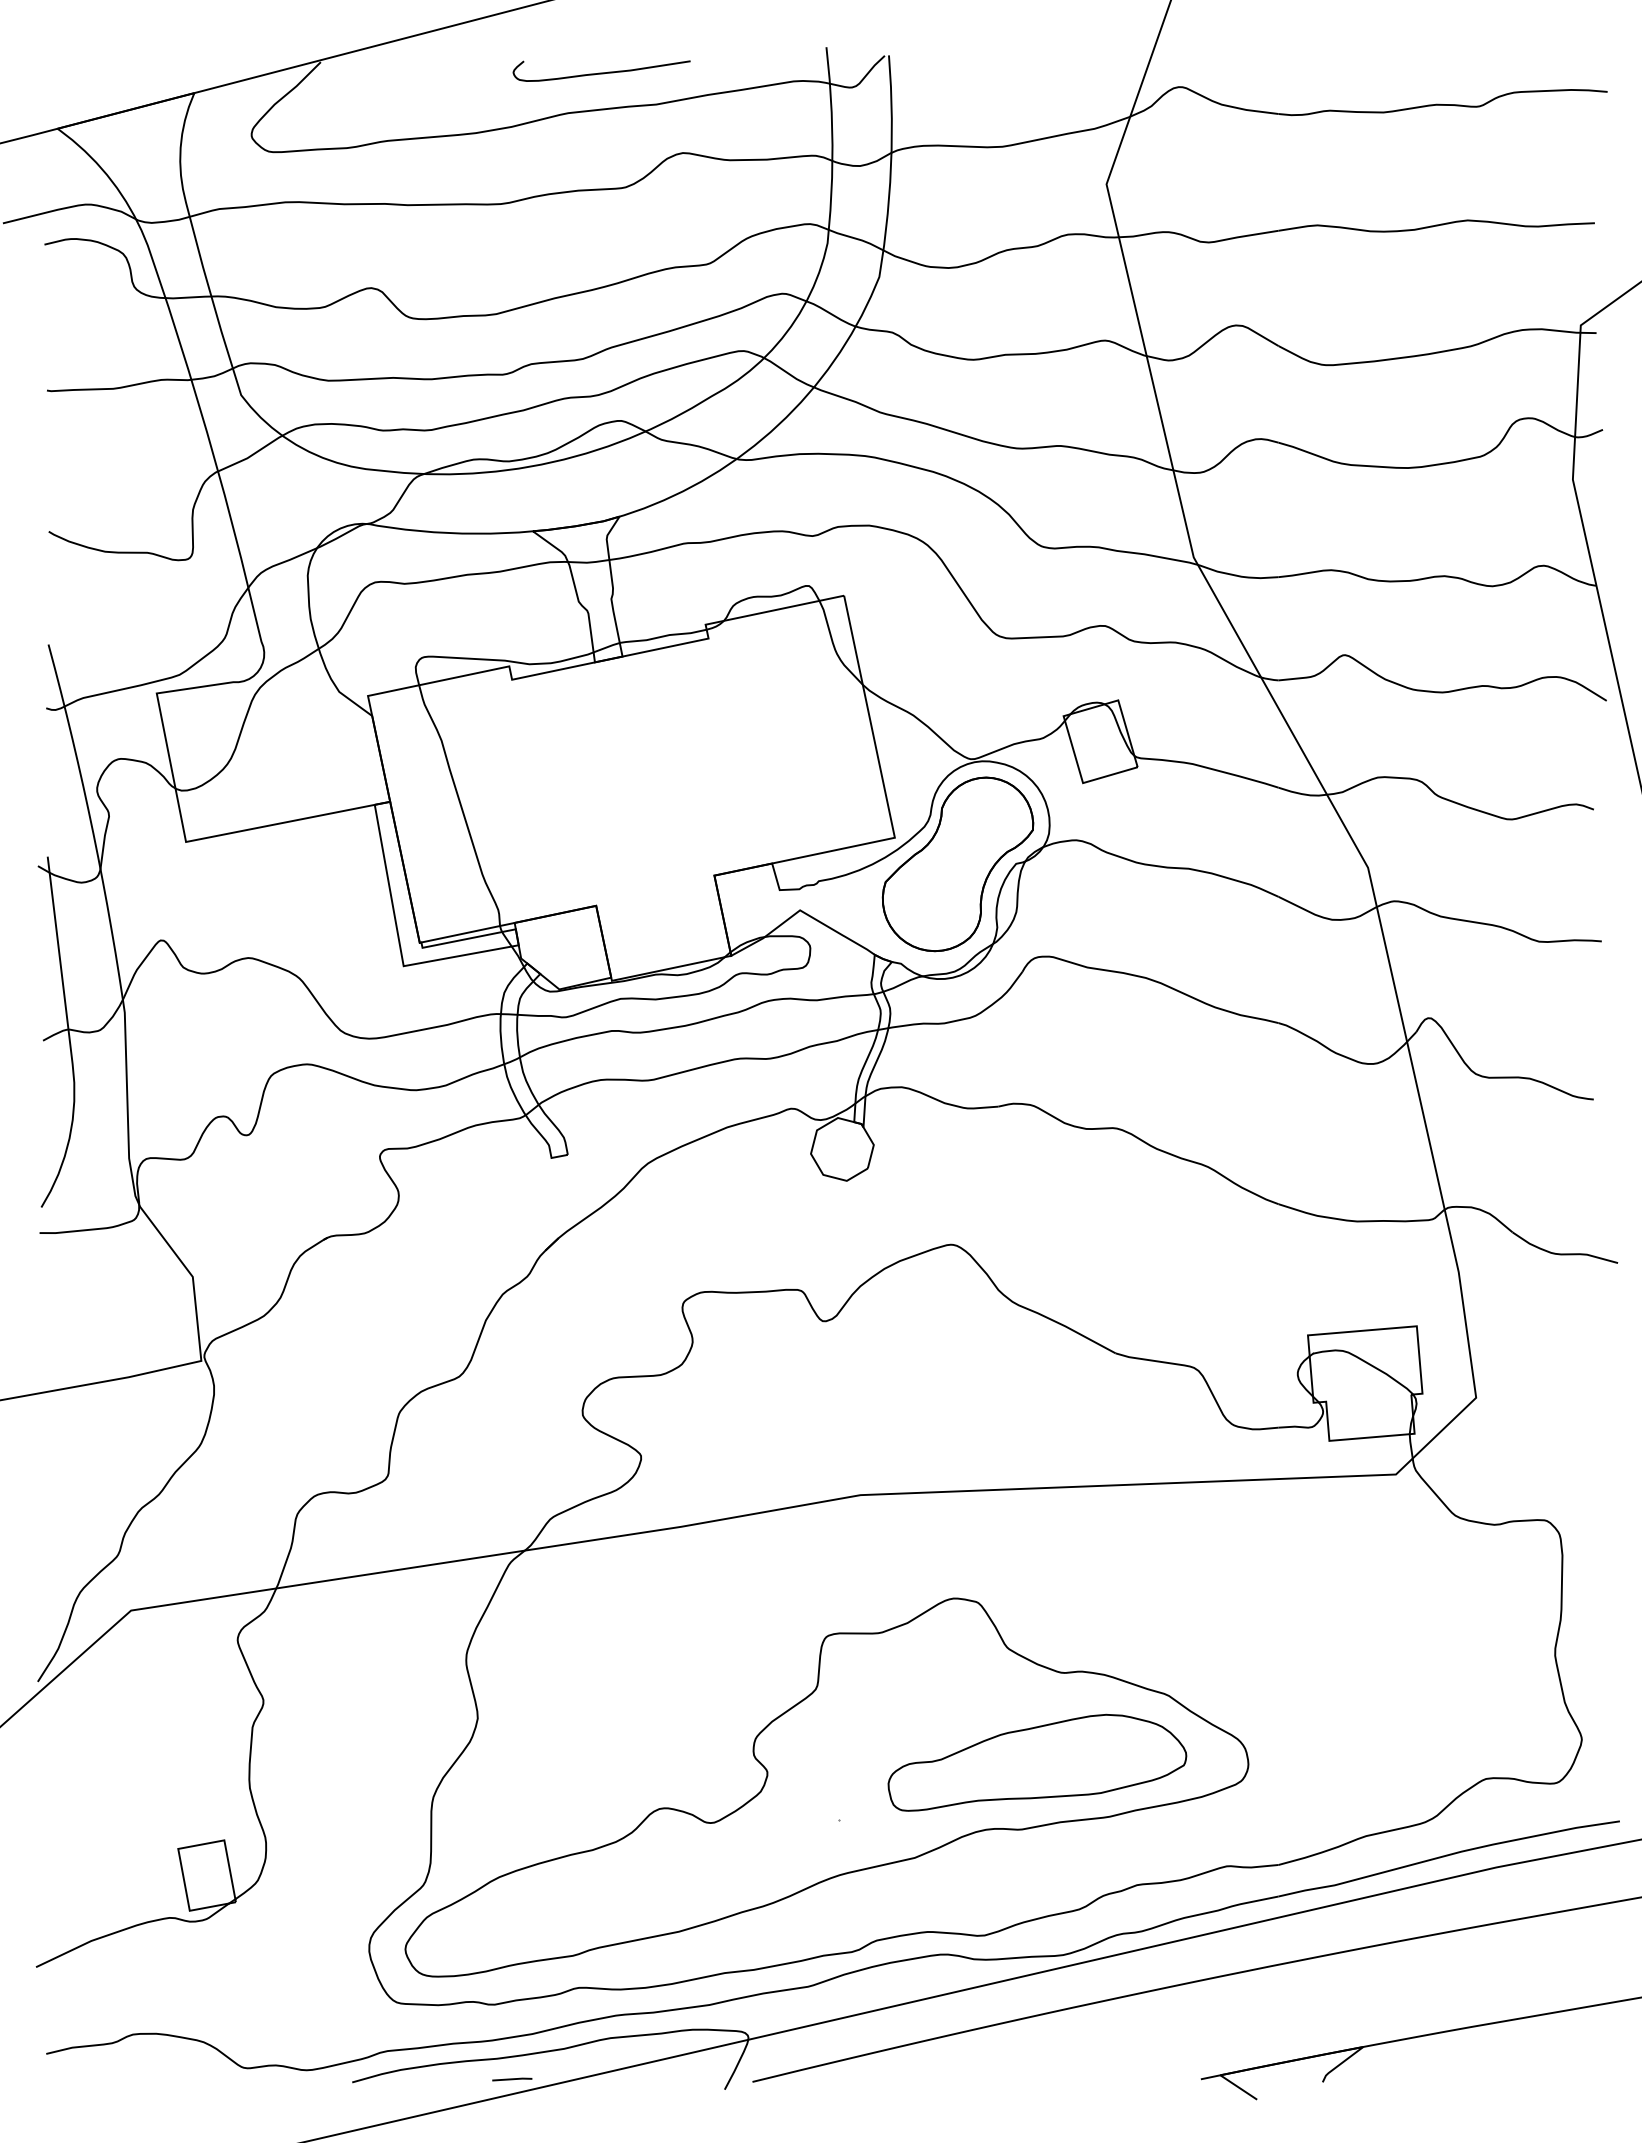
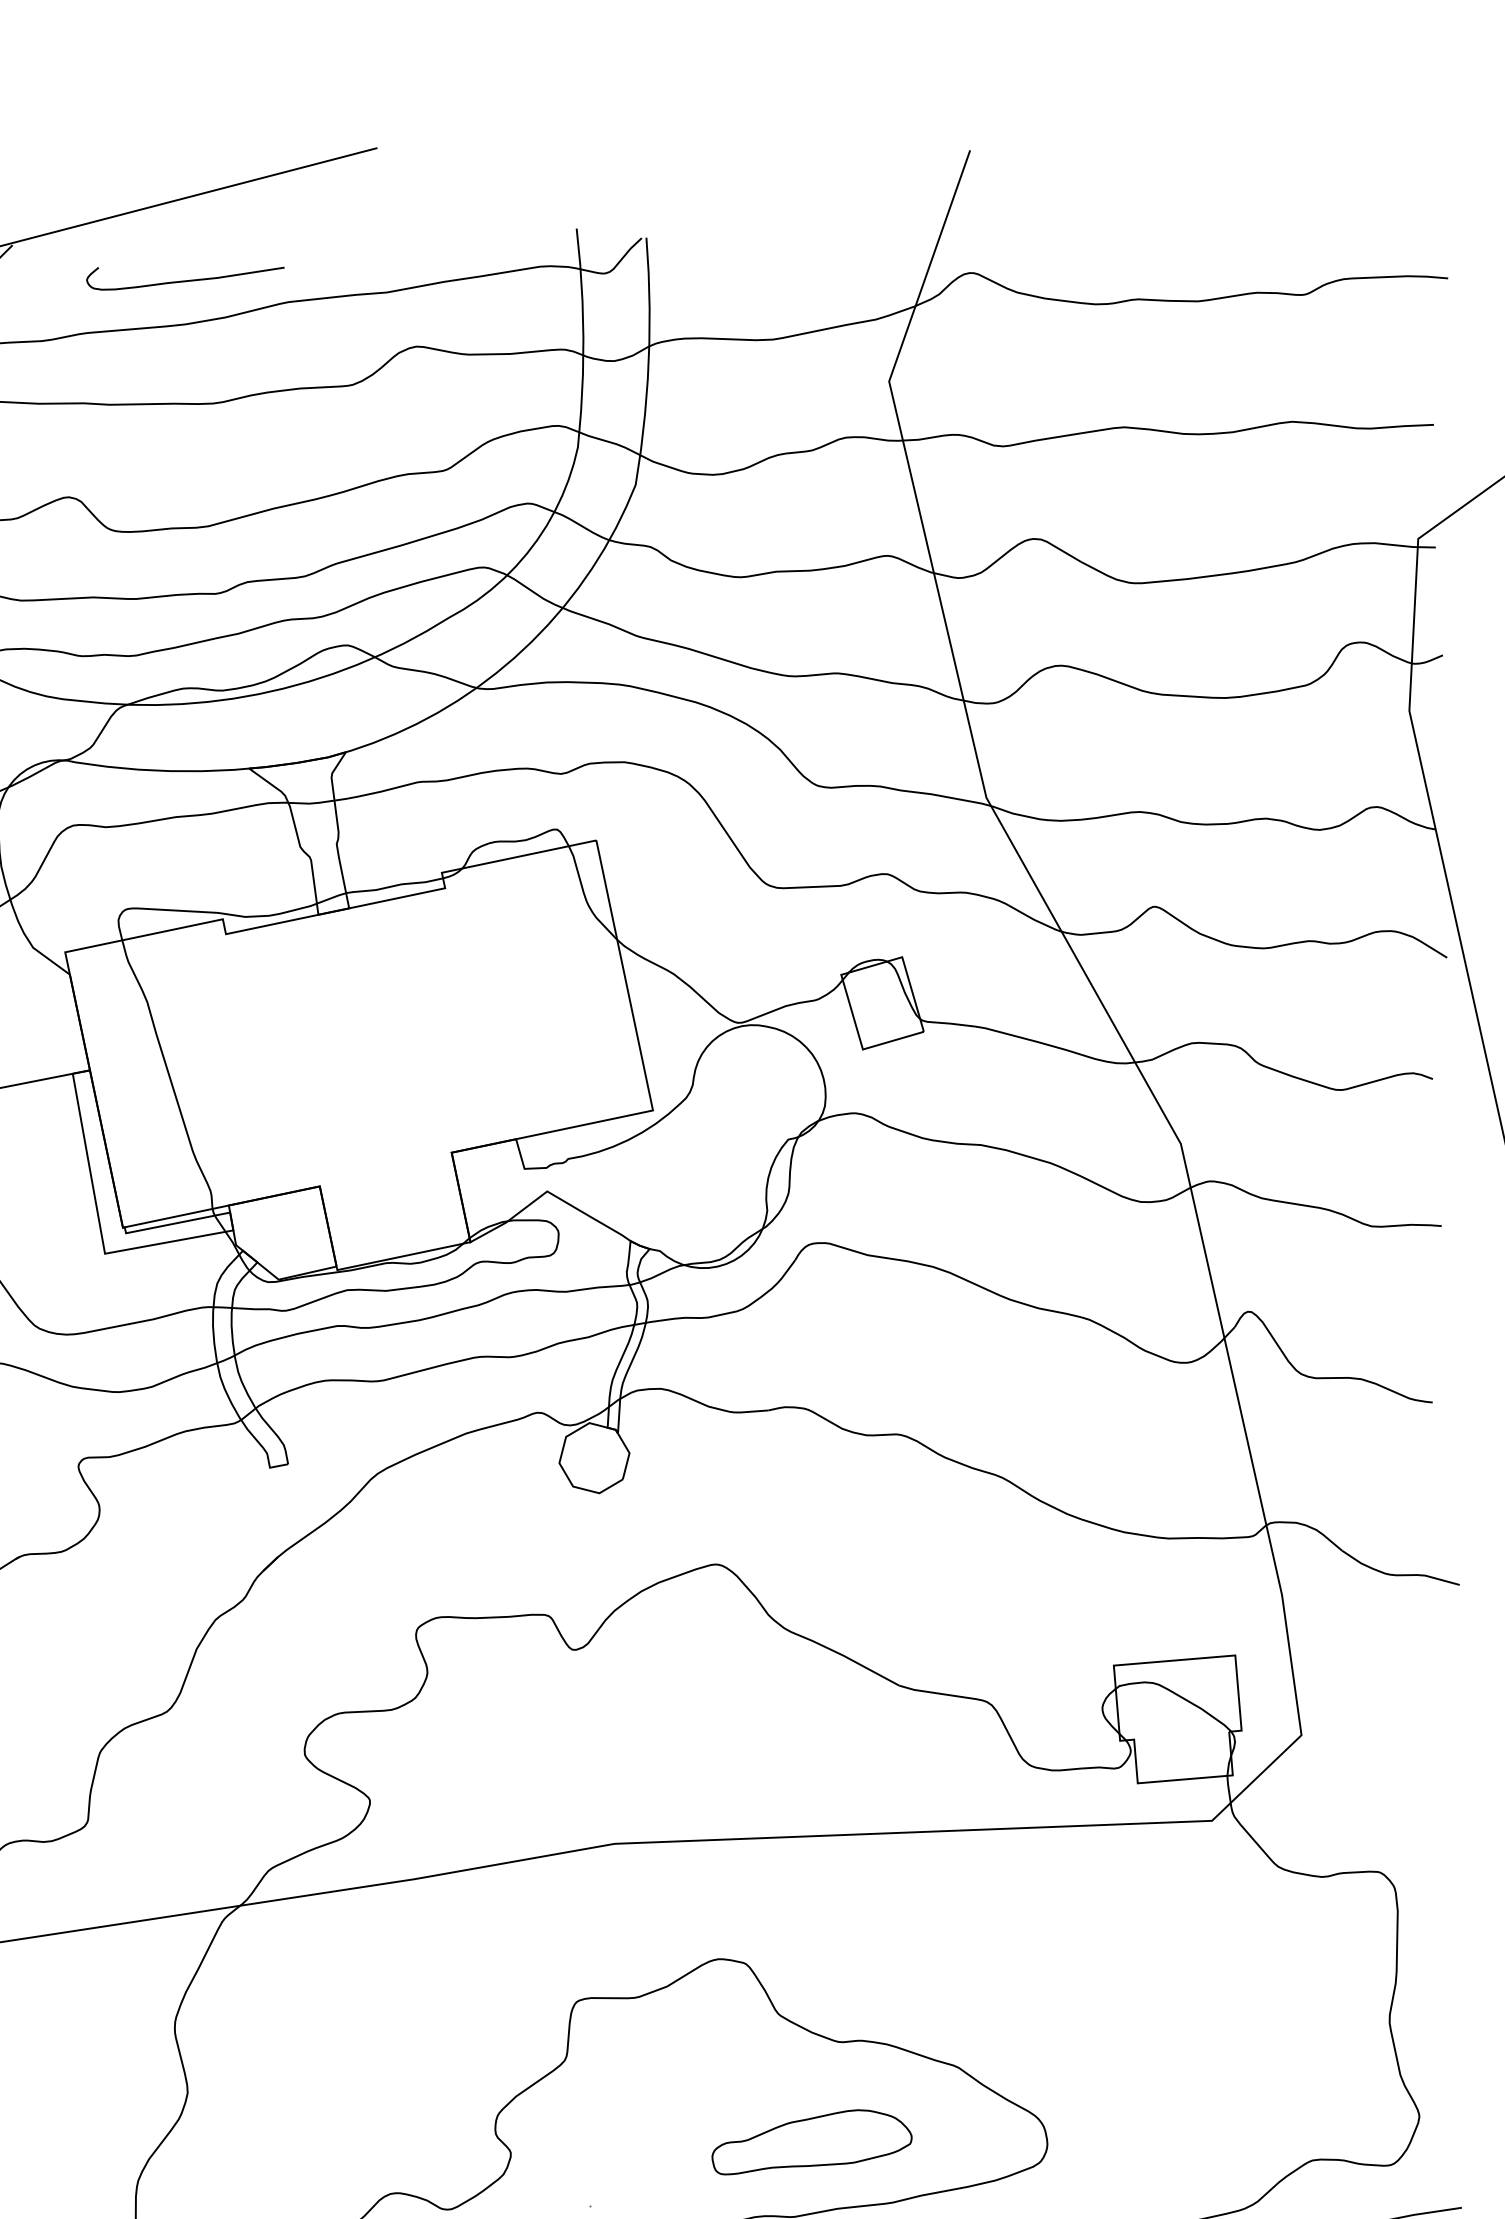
curve: (601, 72) -> (185, 280), moved
part: (957, 864) -> (722, 1140), removed
part: (1037, 1762) -> (812, 2142), size x0.6

